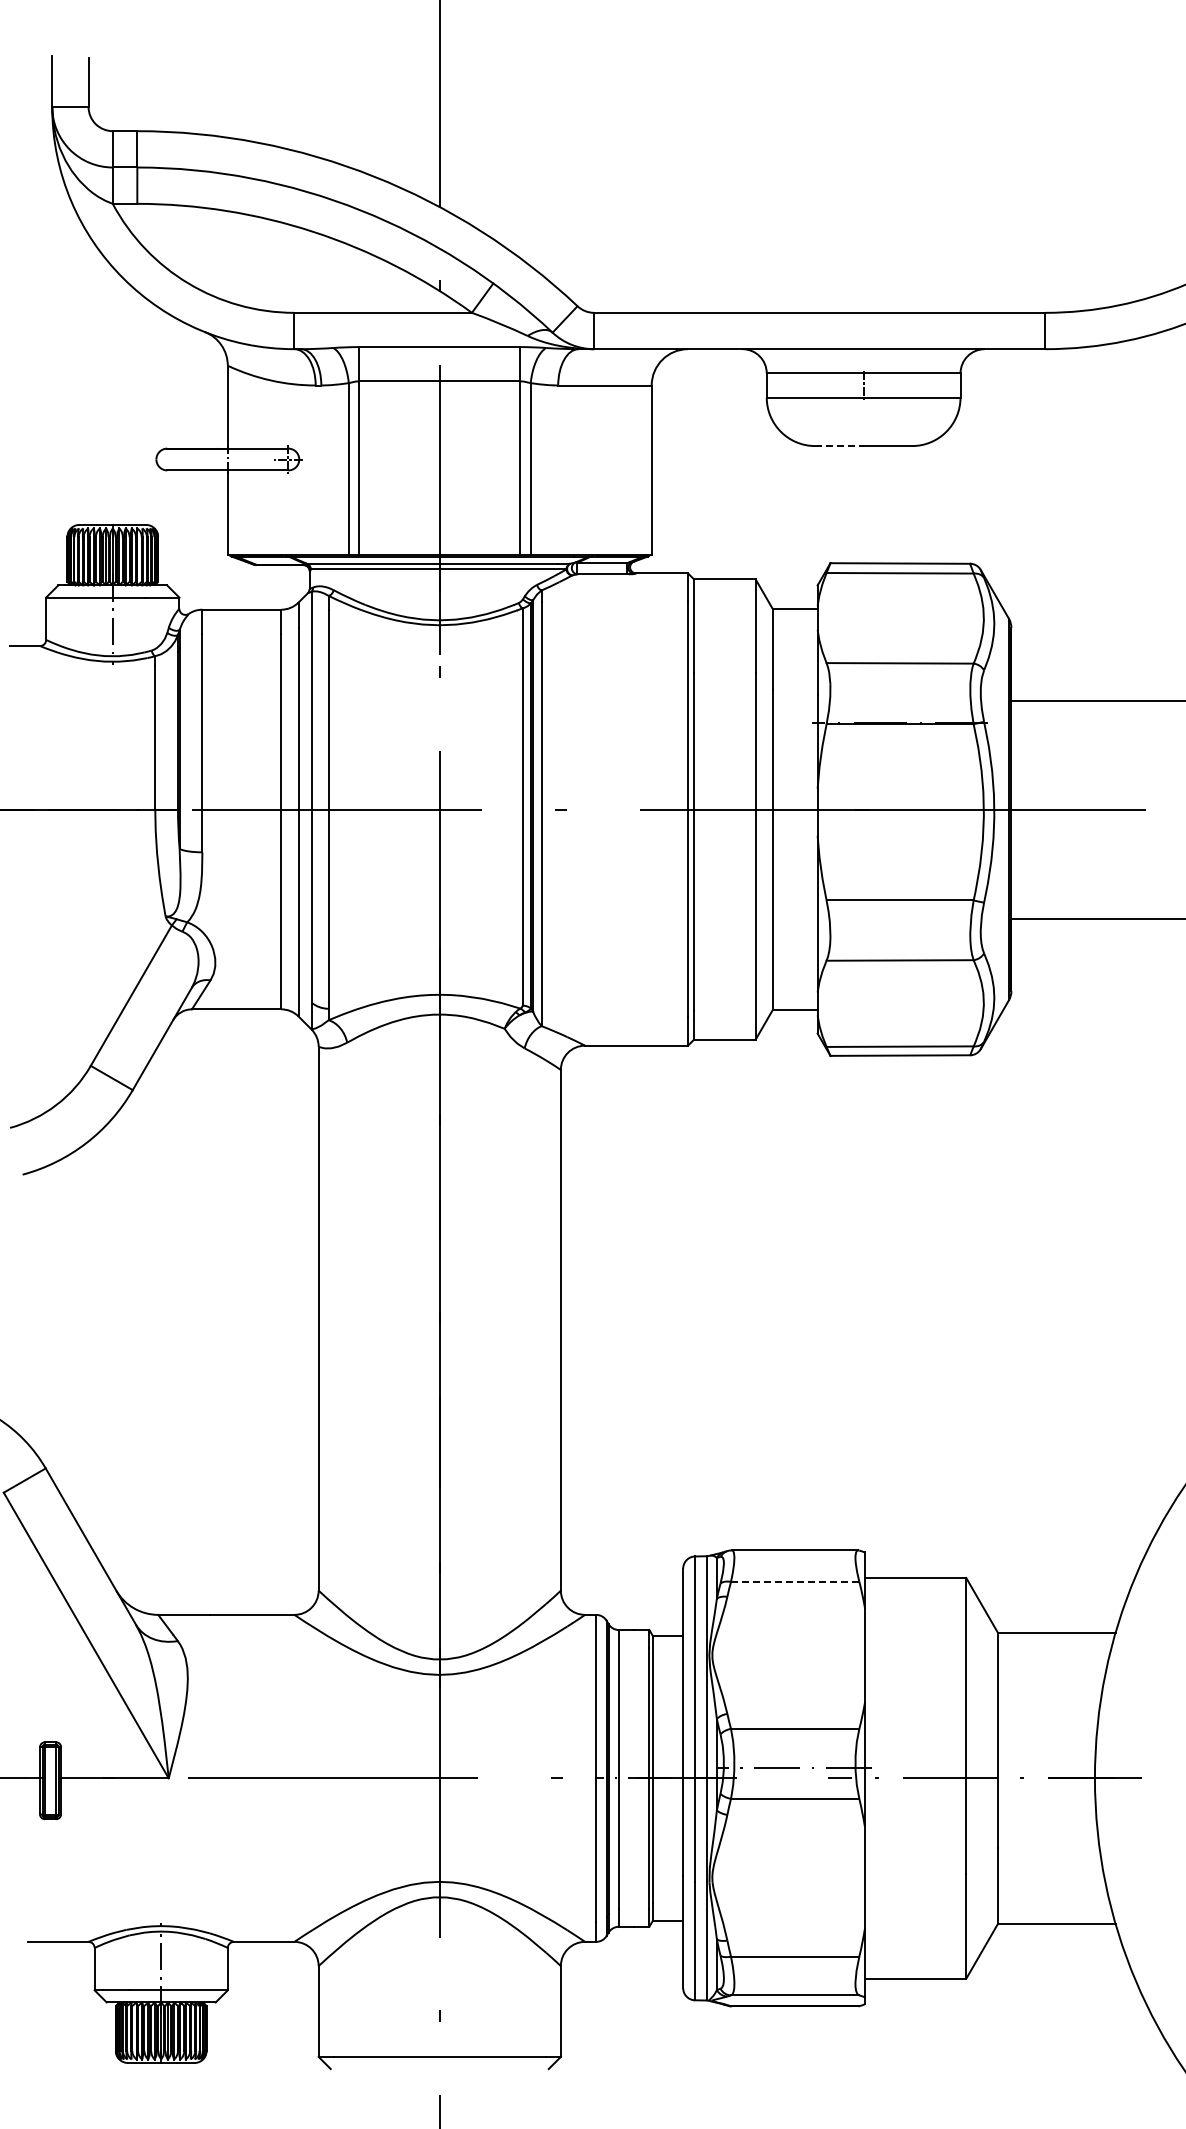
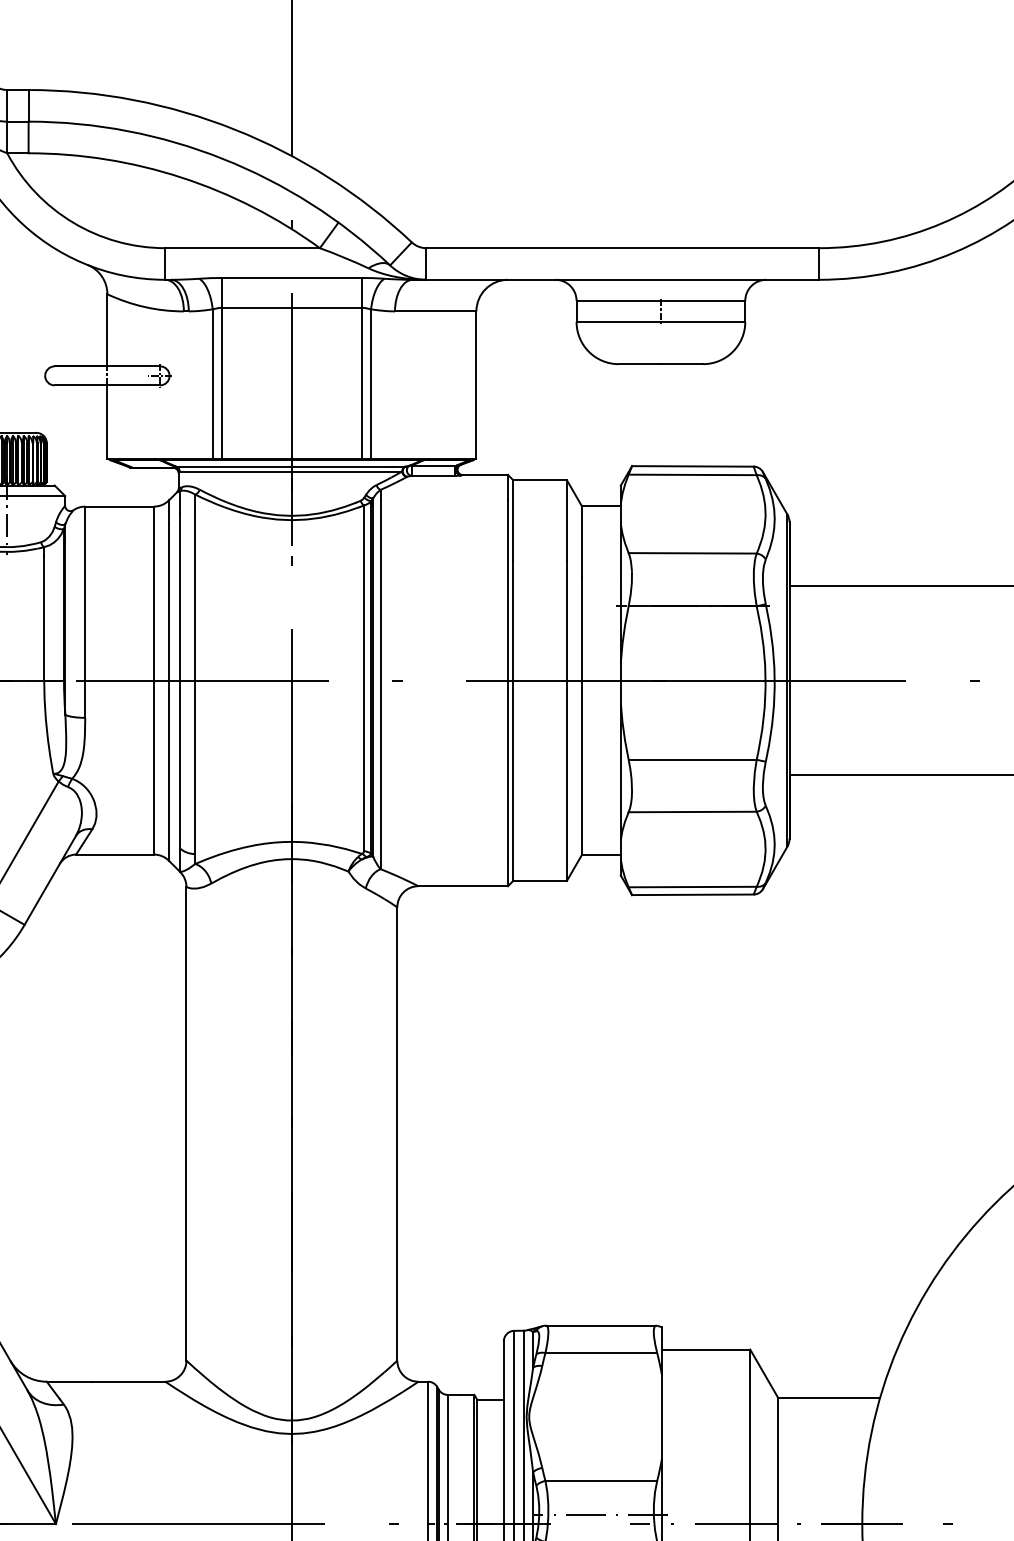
line: (839, 446) -> (639, 364), dashed -> solid
line: (794, 1581) -> (600, 1352), dashed -> solid

